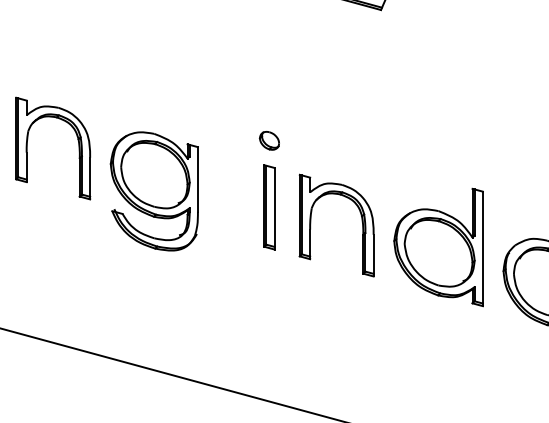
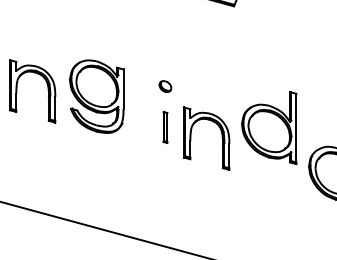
part: (153, 191) -> (96, 96), moved
part: (269, 207) -> (165, 127), size x0.6
part: (439, 248) -> (269, 128), moved

